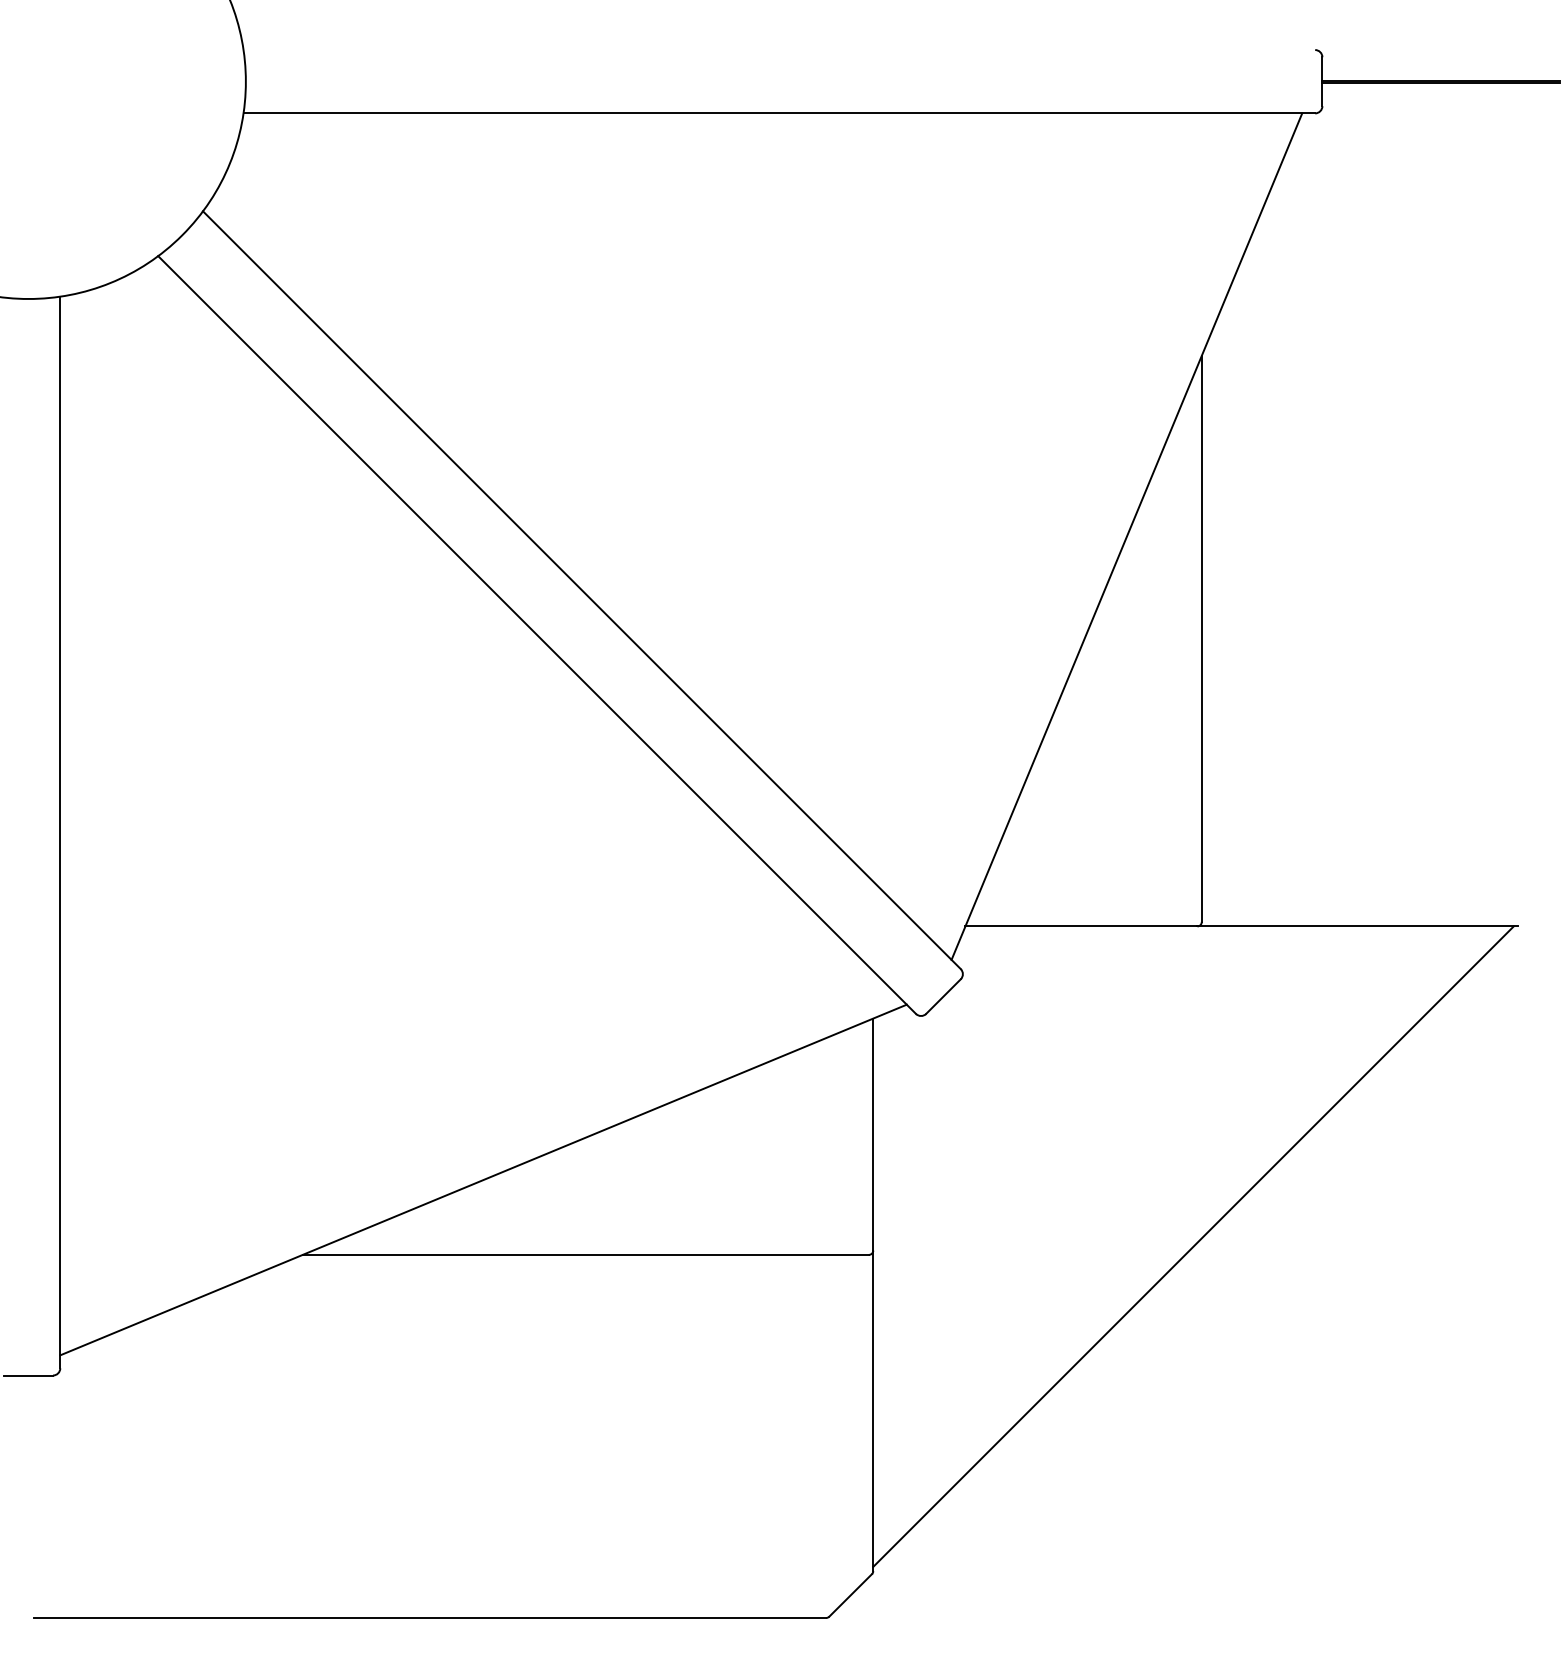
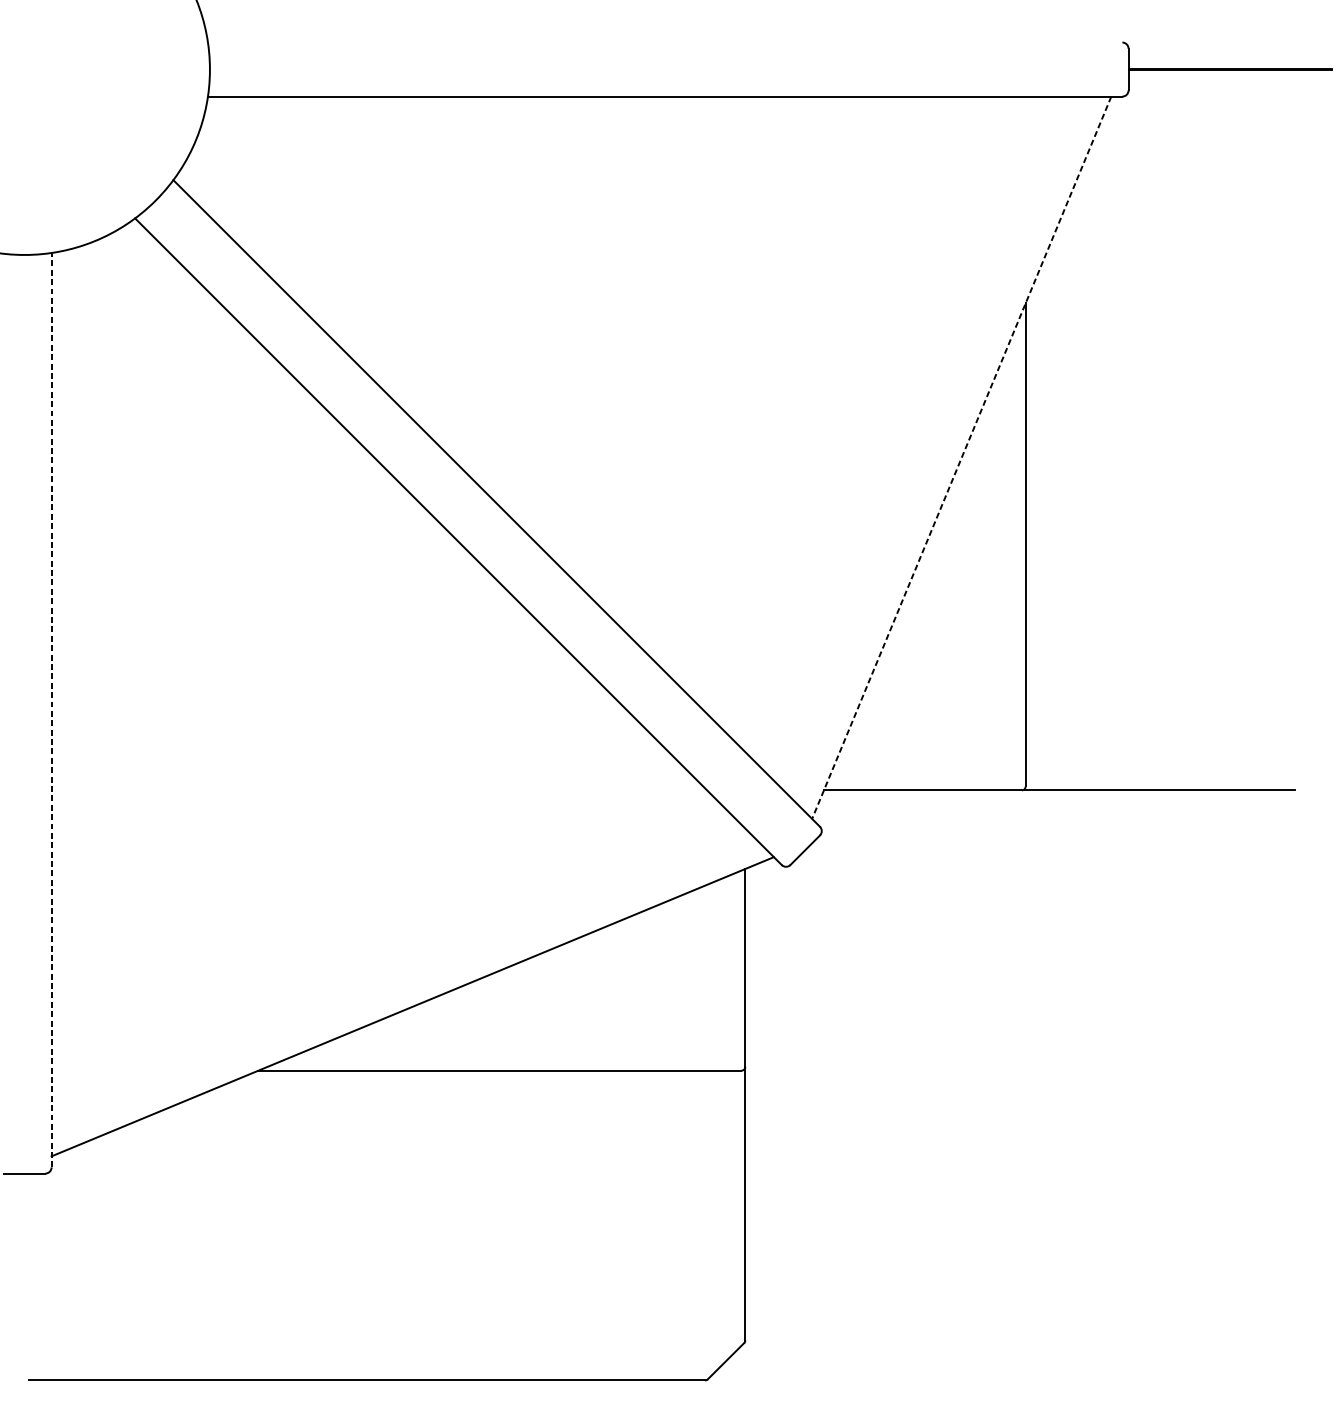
line: (1126, 537) -> (961, 458), solid -> dashed
line: (60, 832) -> (51, 710), solid -> dashed
line: (1193, 1246) -> (1018, 1063), removed

